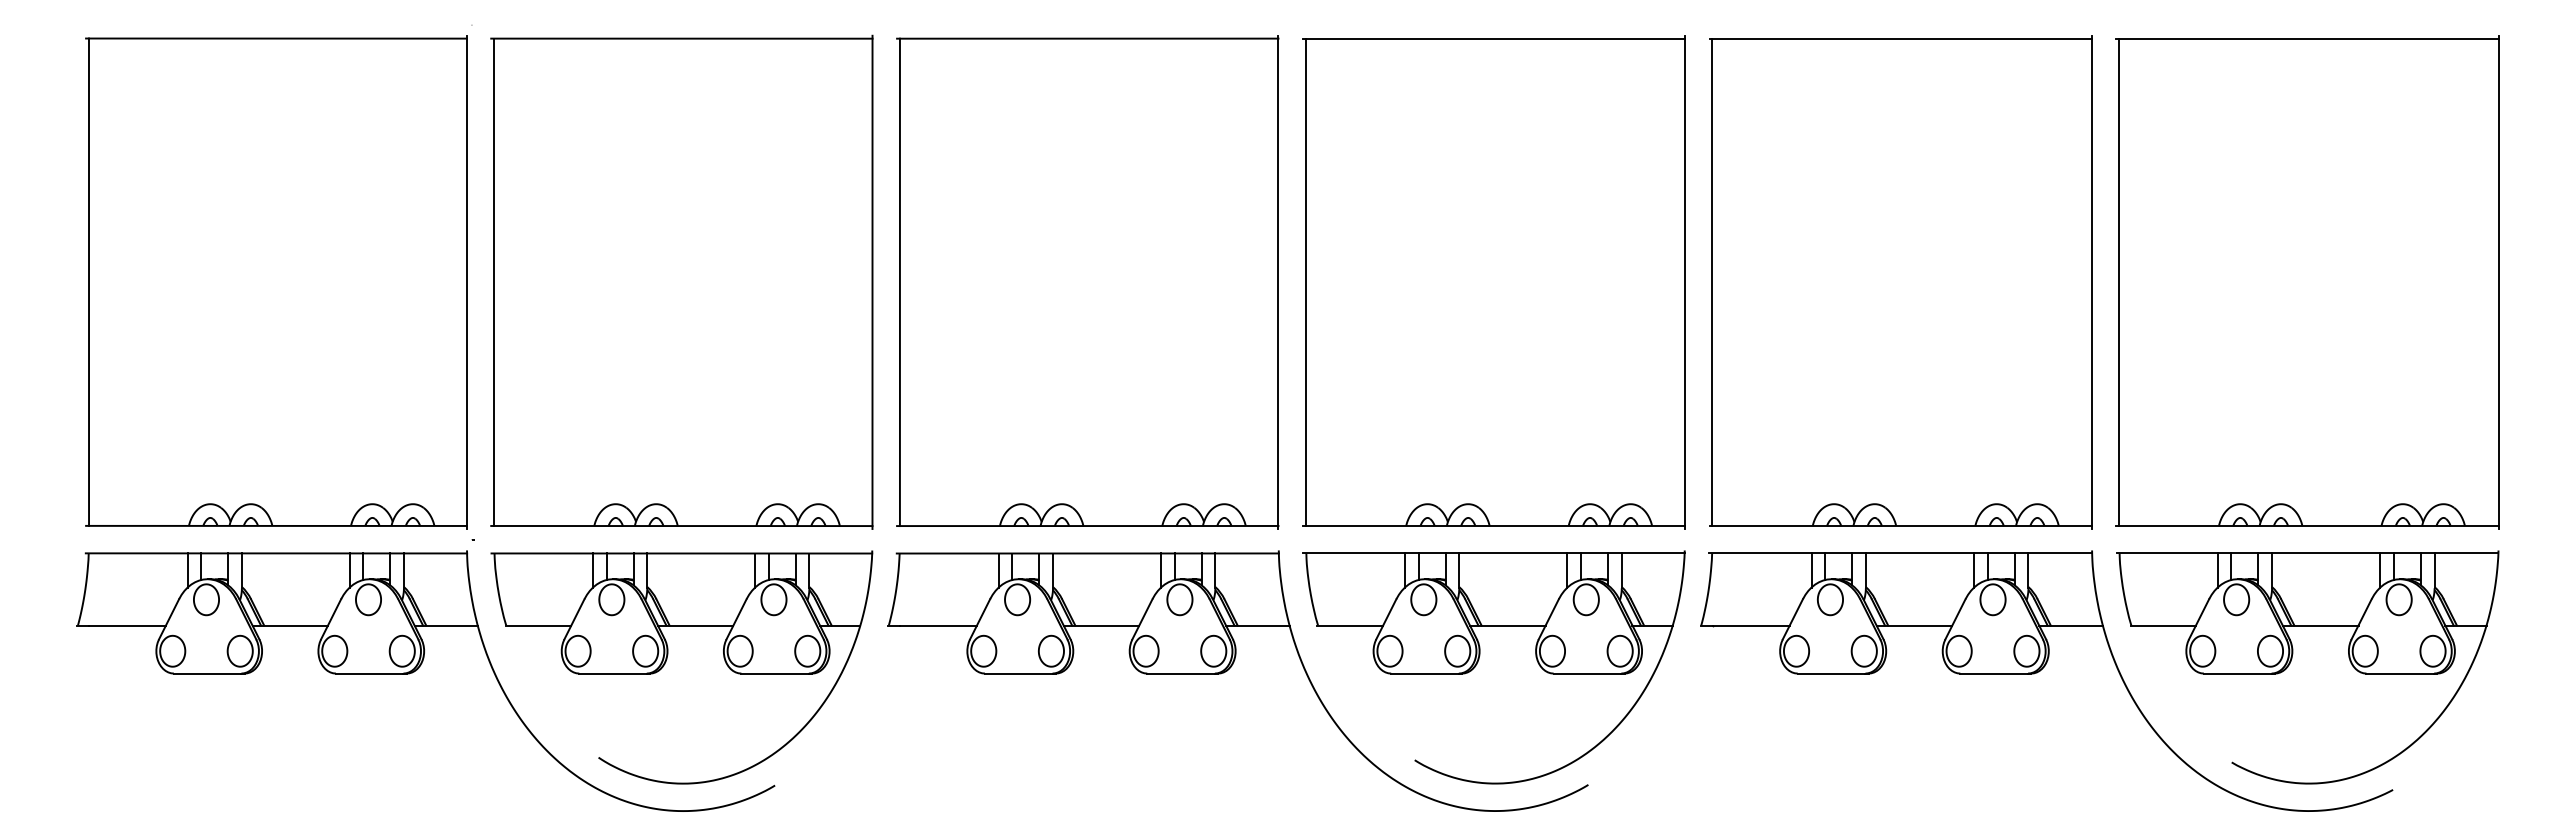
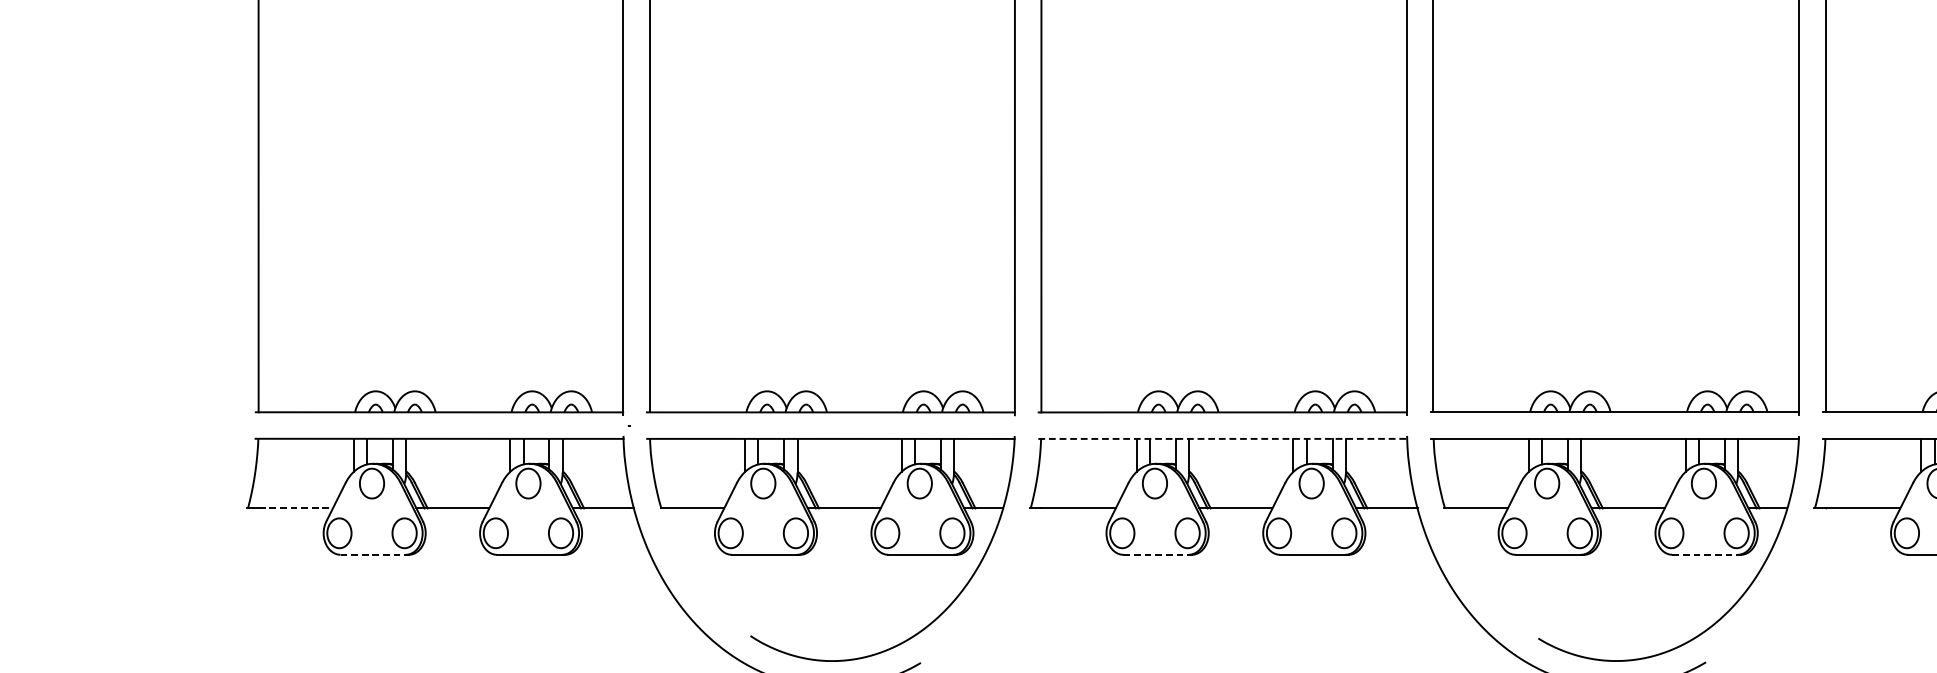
line: (1088, 553) -> (1223, 438), solid -> dashed
line: (128, 625) -> (296, 508), solid -> dashed
line: (207, 673) -> (372, 554), solid -> dashed
line: (1018, 673) -> (1155, 554), solid -> dashed
line: (1587, 673) -> (1705, 554), solid -> dashed

